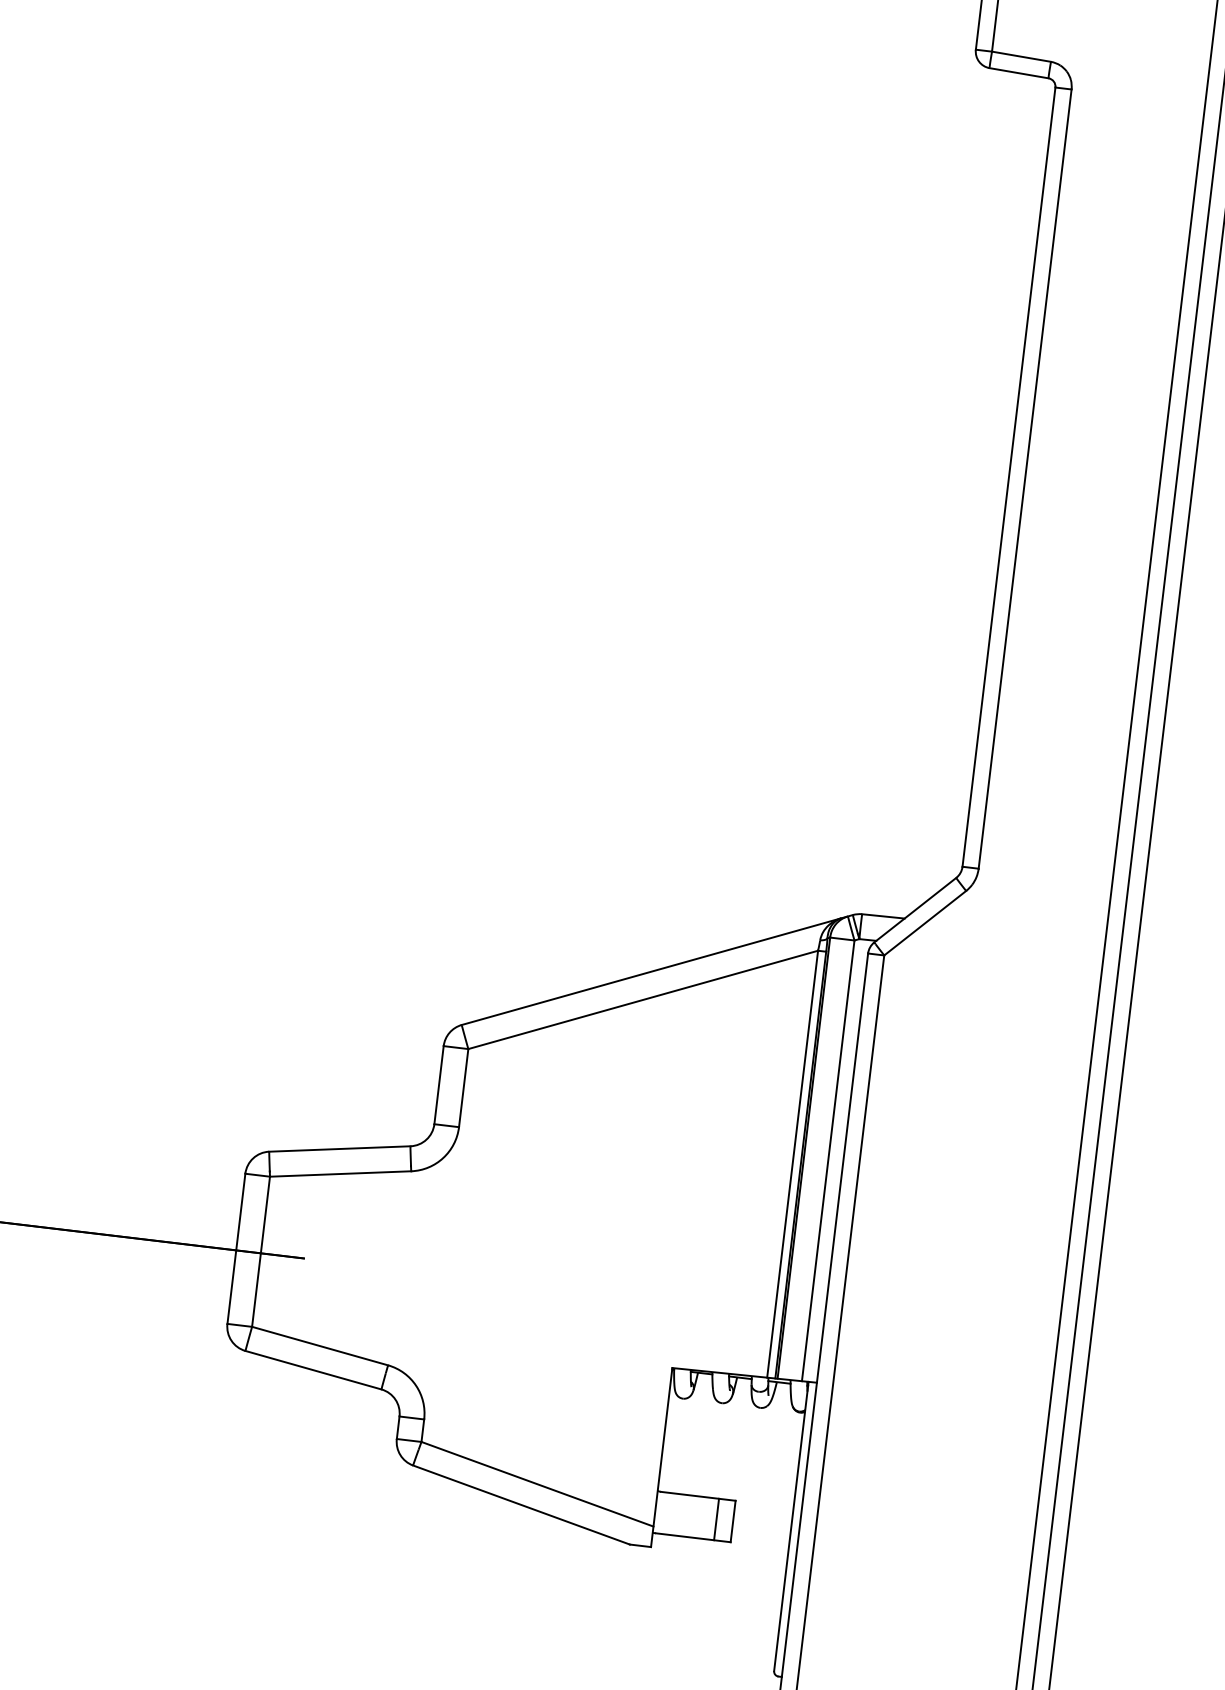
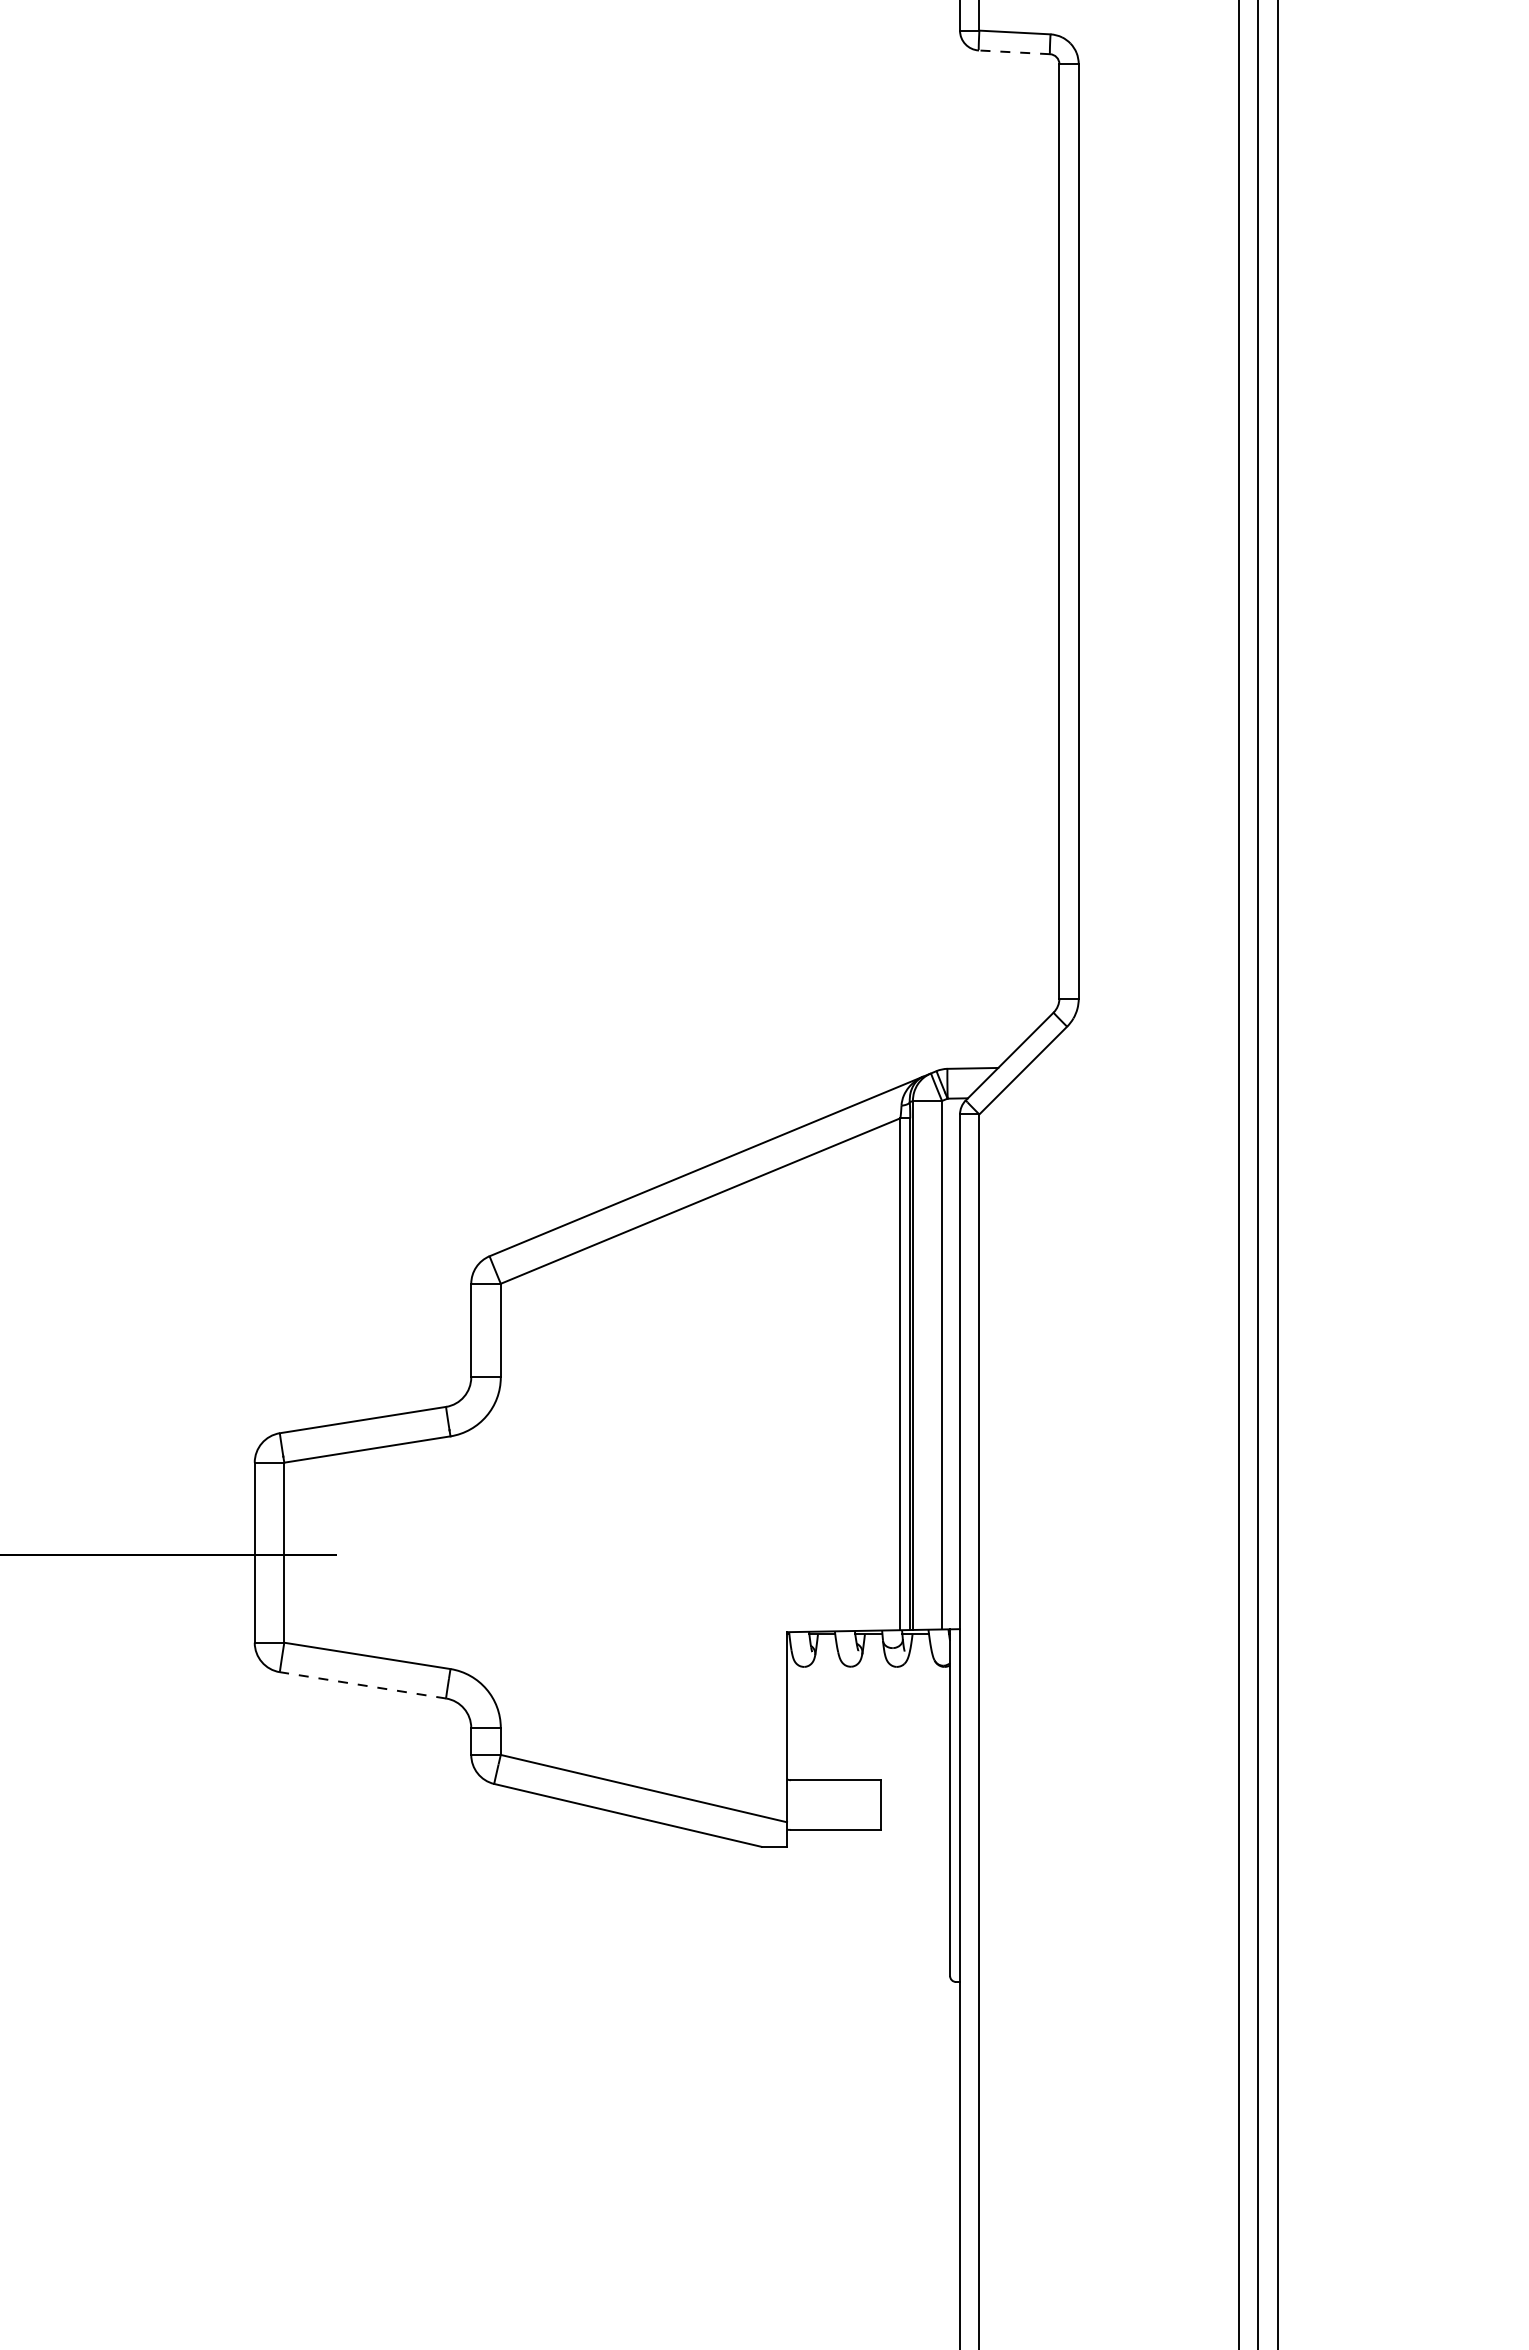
line: (1019, 73) -> (1014, 52), solid -> dashed
line: (313, 1370) -> (362, 1685), solid -> dashed
line: (716, 1519) -> (860, 1804), removed

